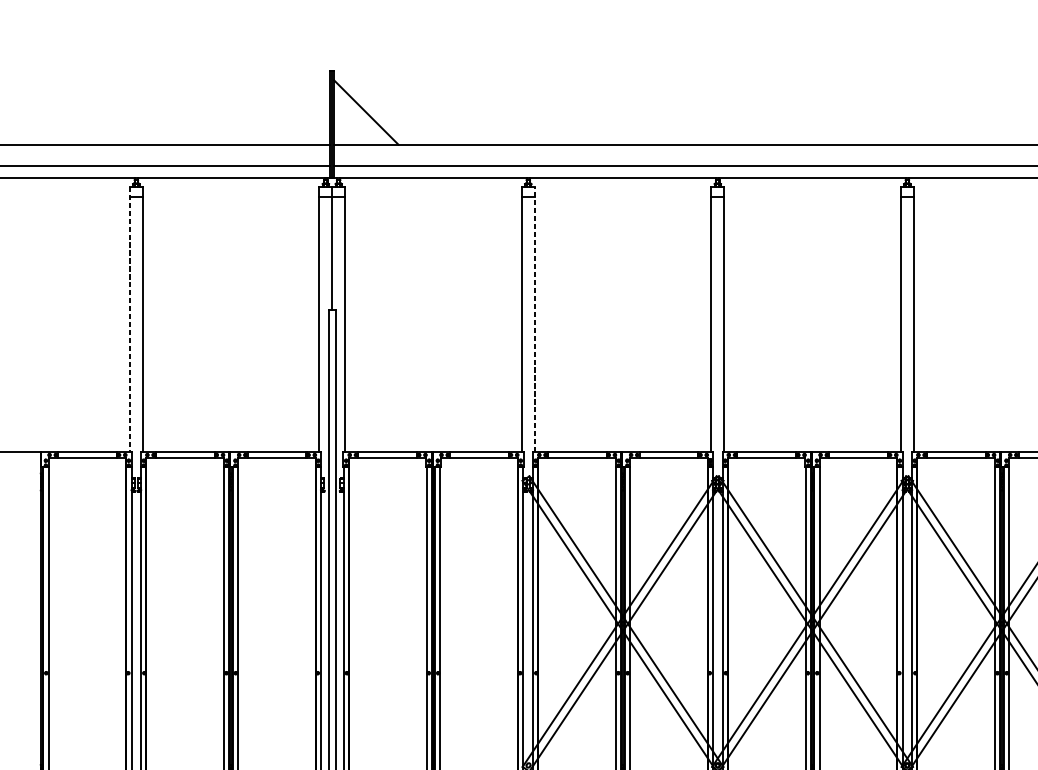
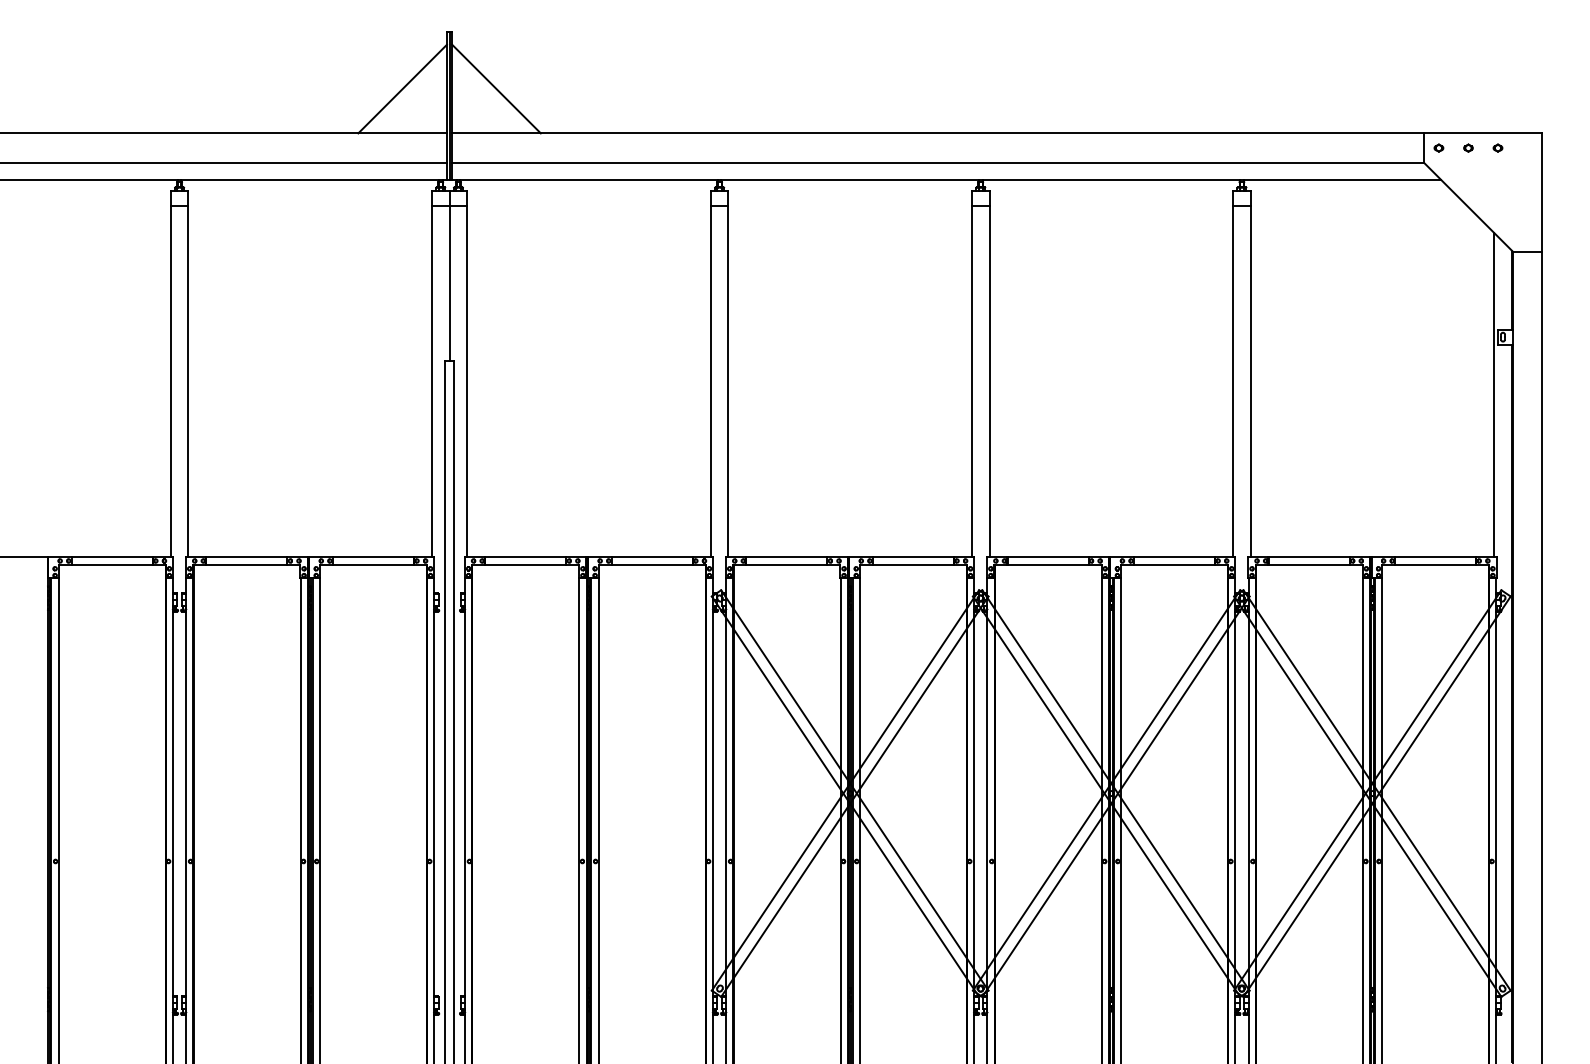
line: (298, 112) -> (402, 88), added
line: (129, 319) -> (170, 374), dashed -> solid
line: (534, 319) -> (728, 373), dashed -> solid

